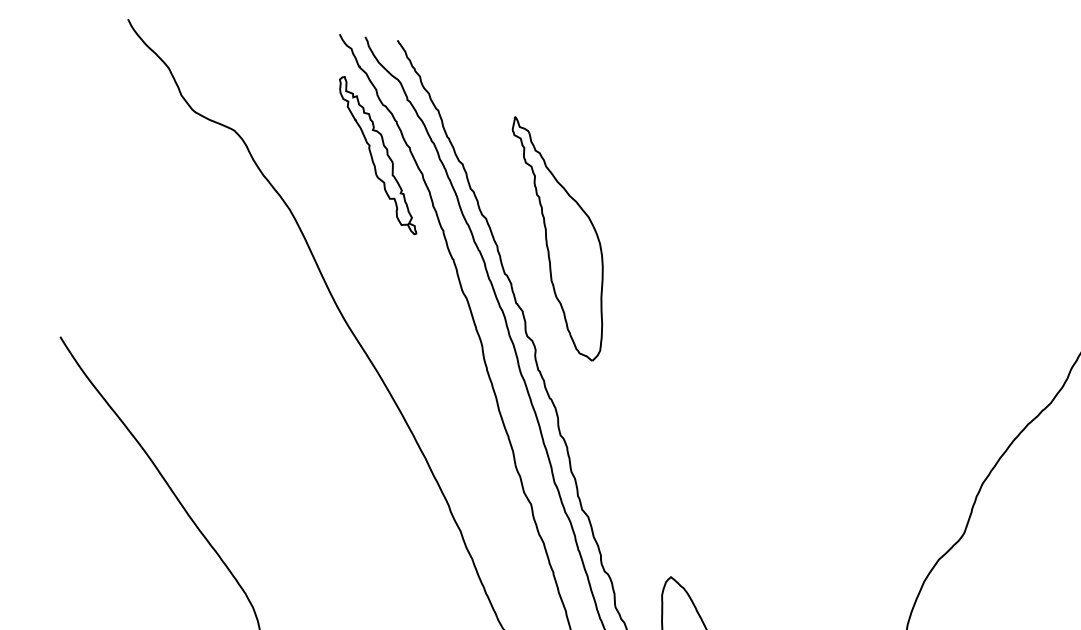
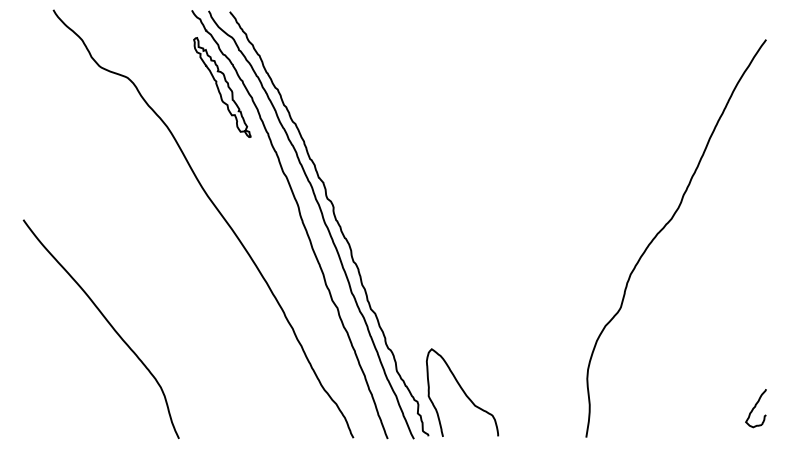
part: (556, 238) -> (342, 133), removed

